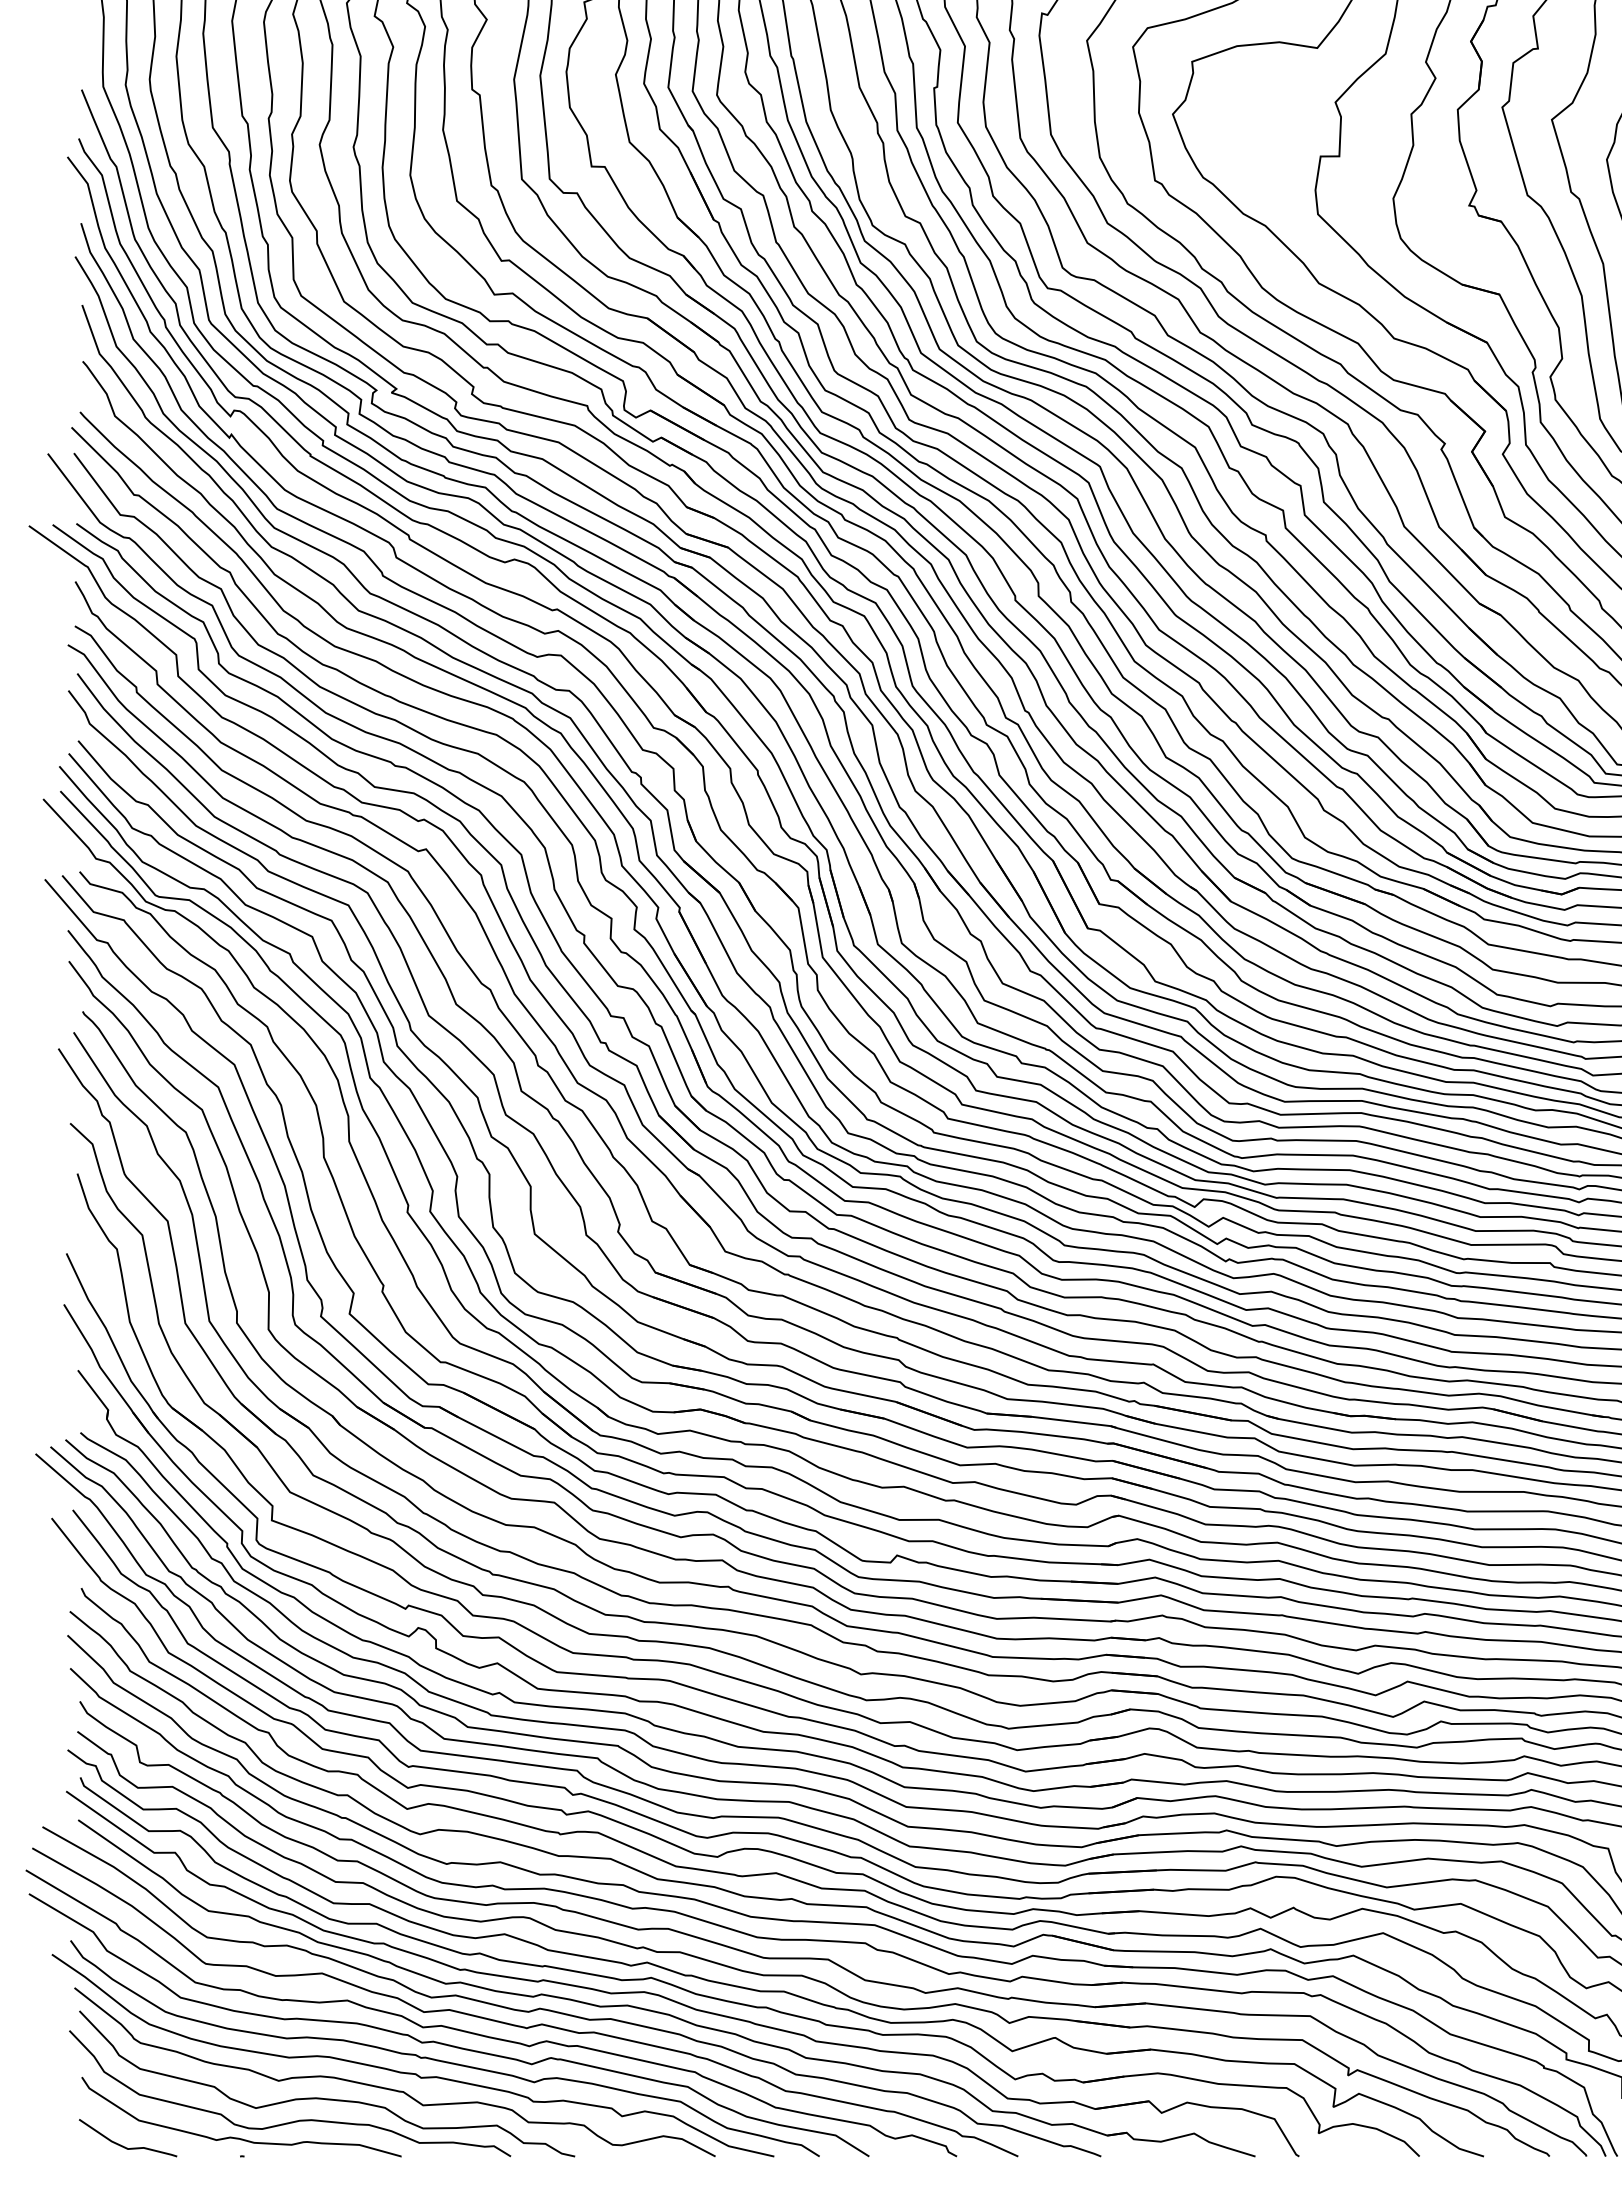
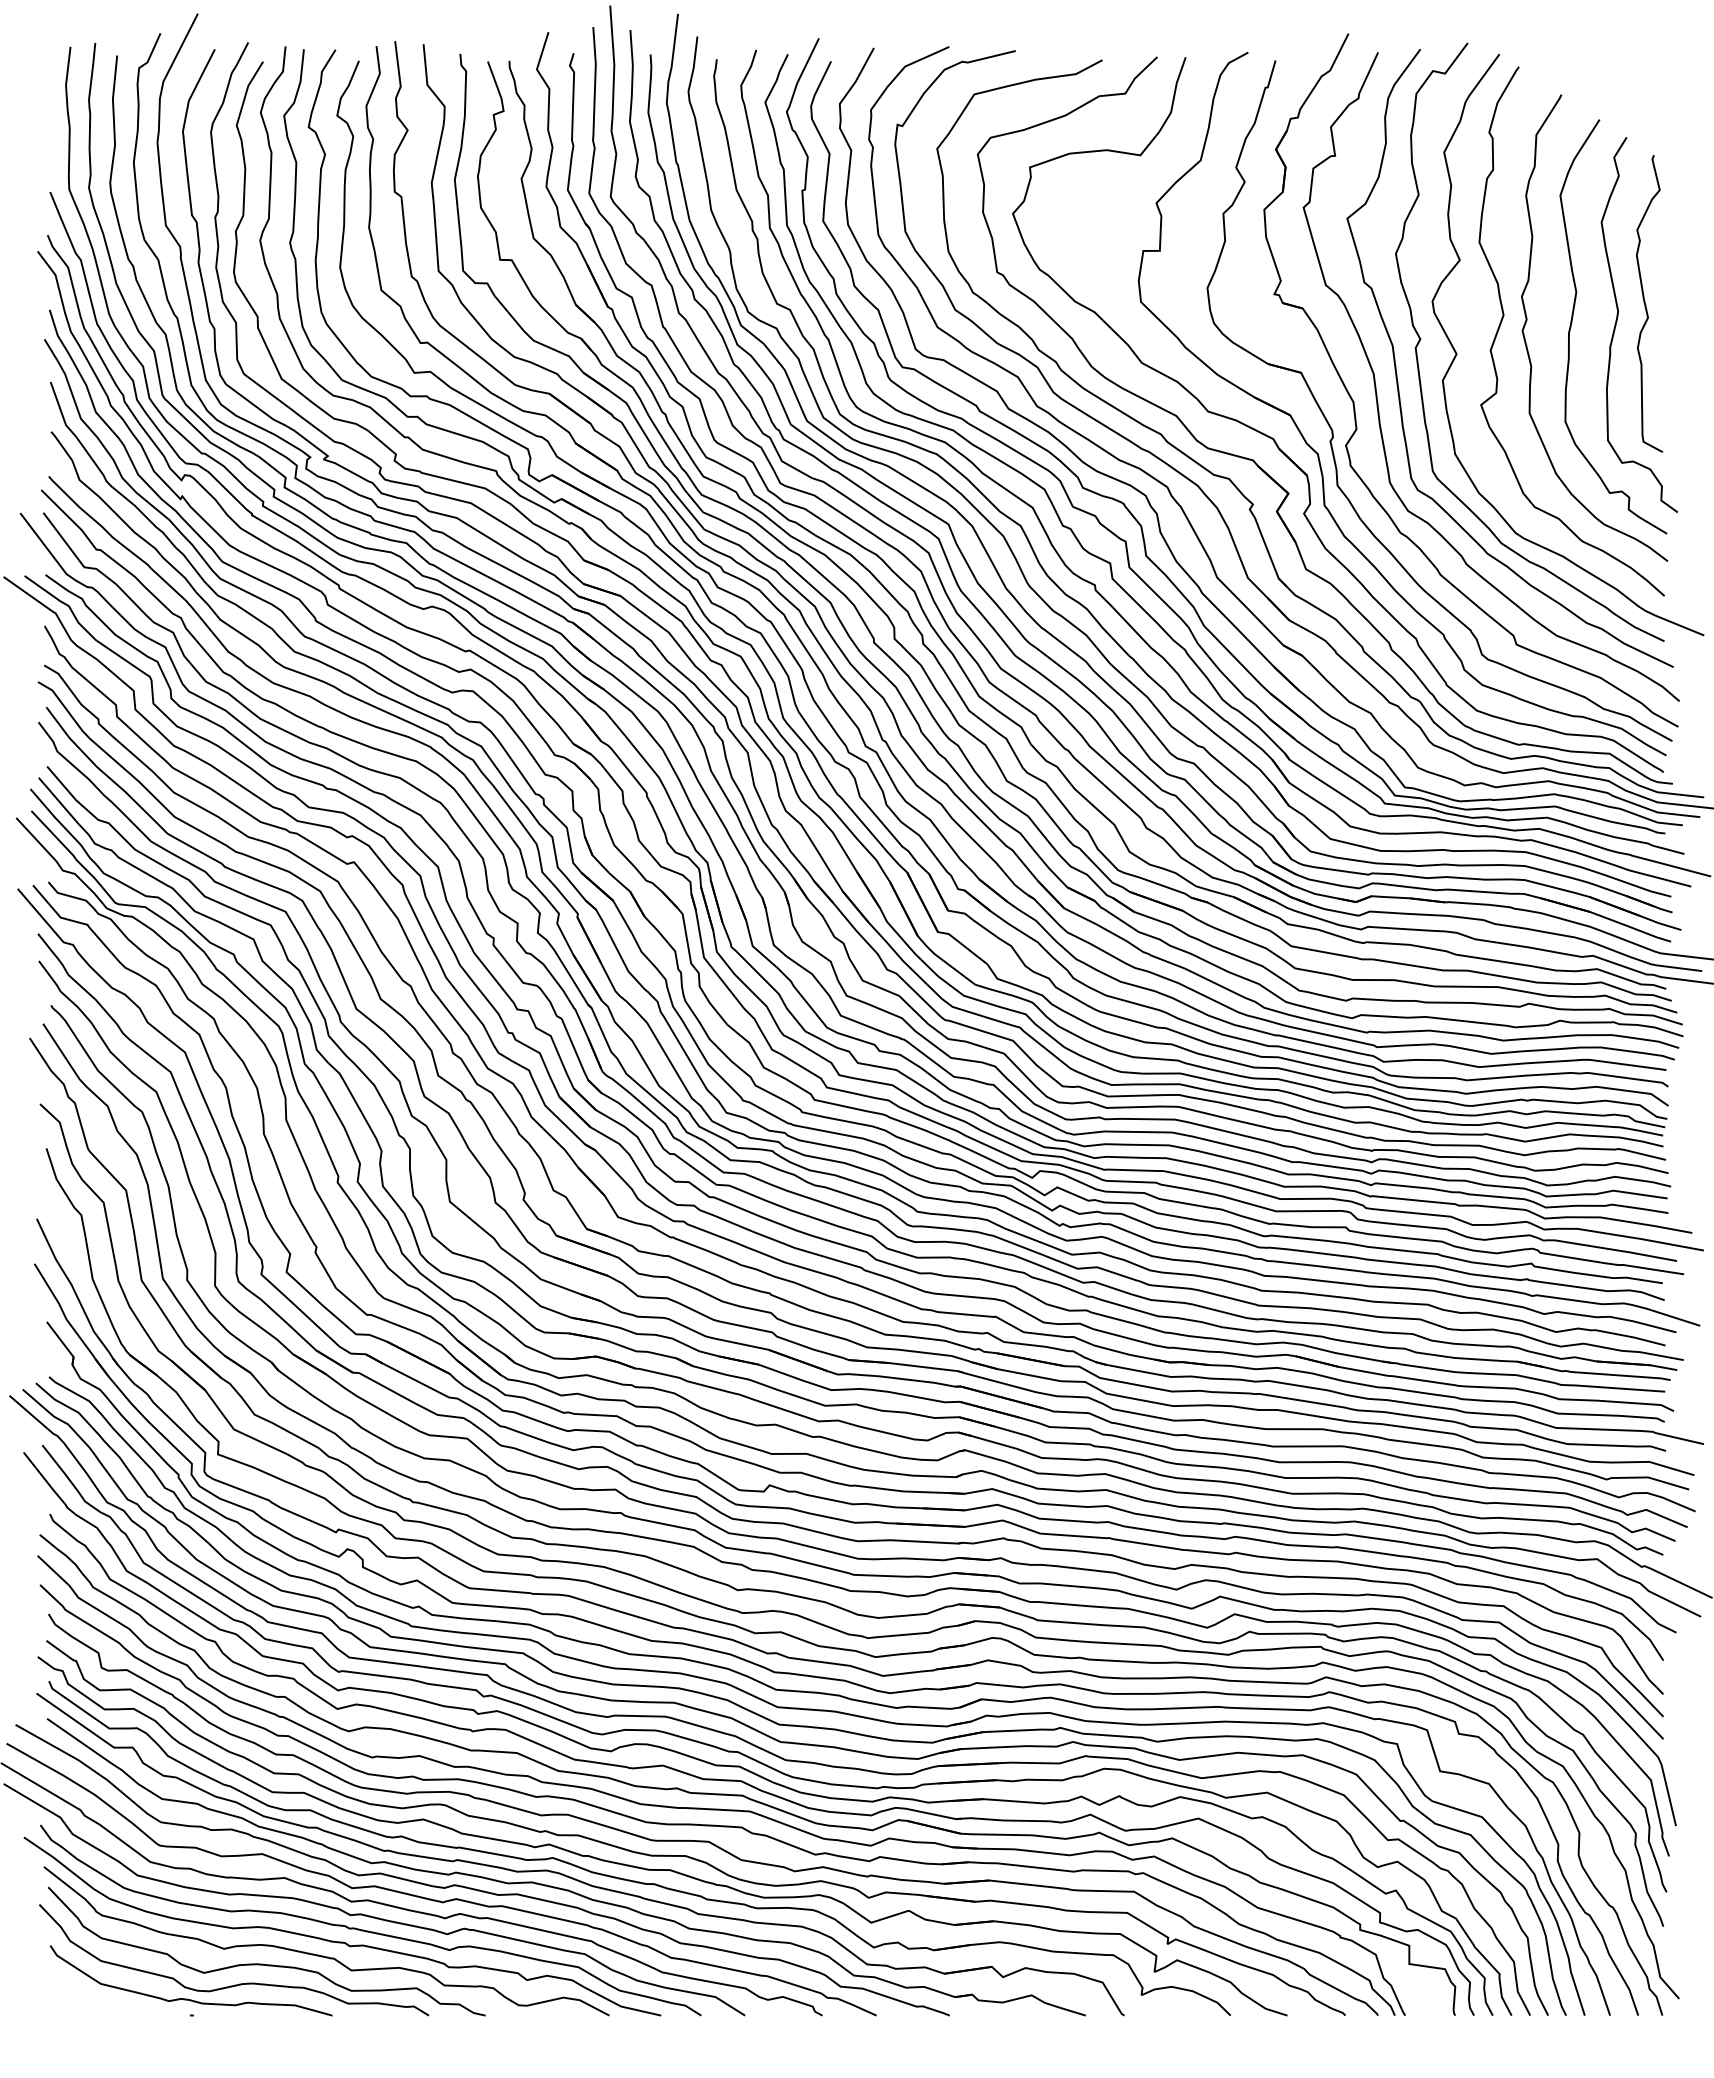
curve: (122, 2145) -> (86, 2005), removed

